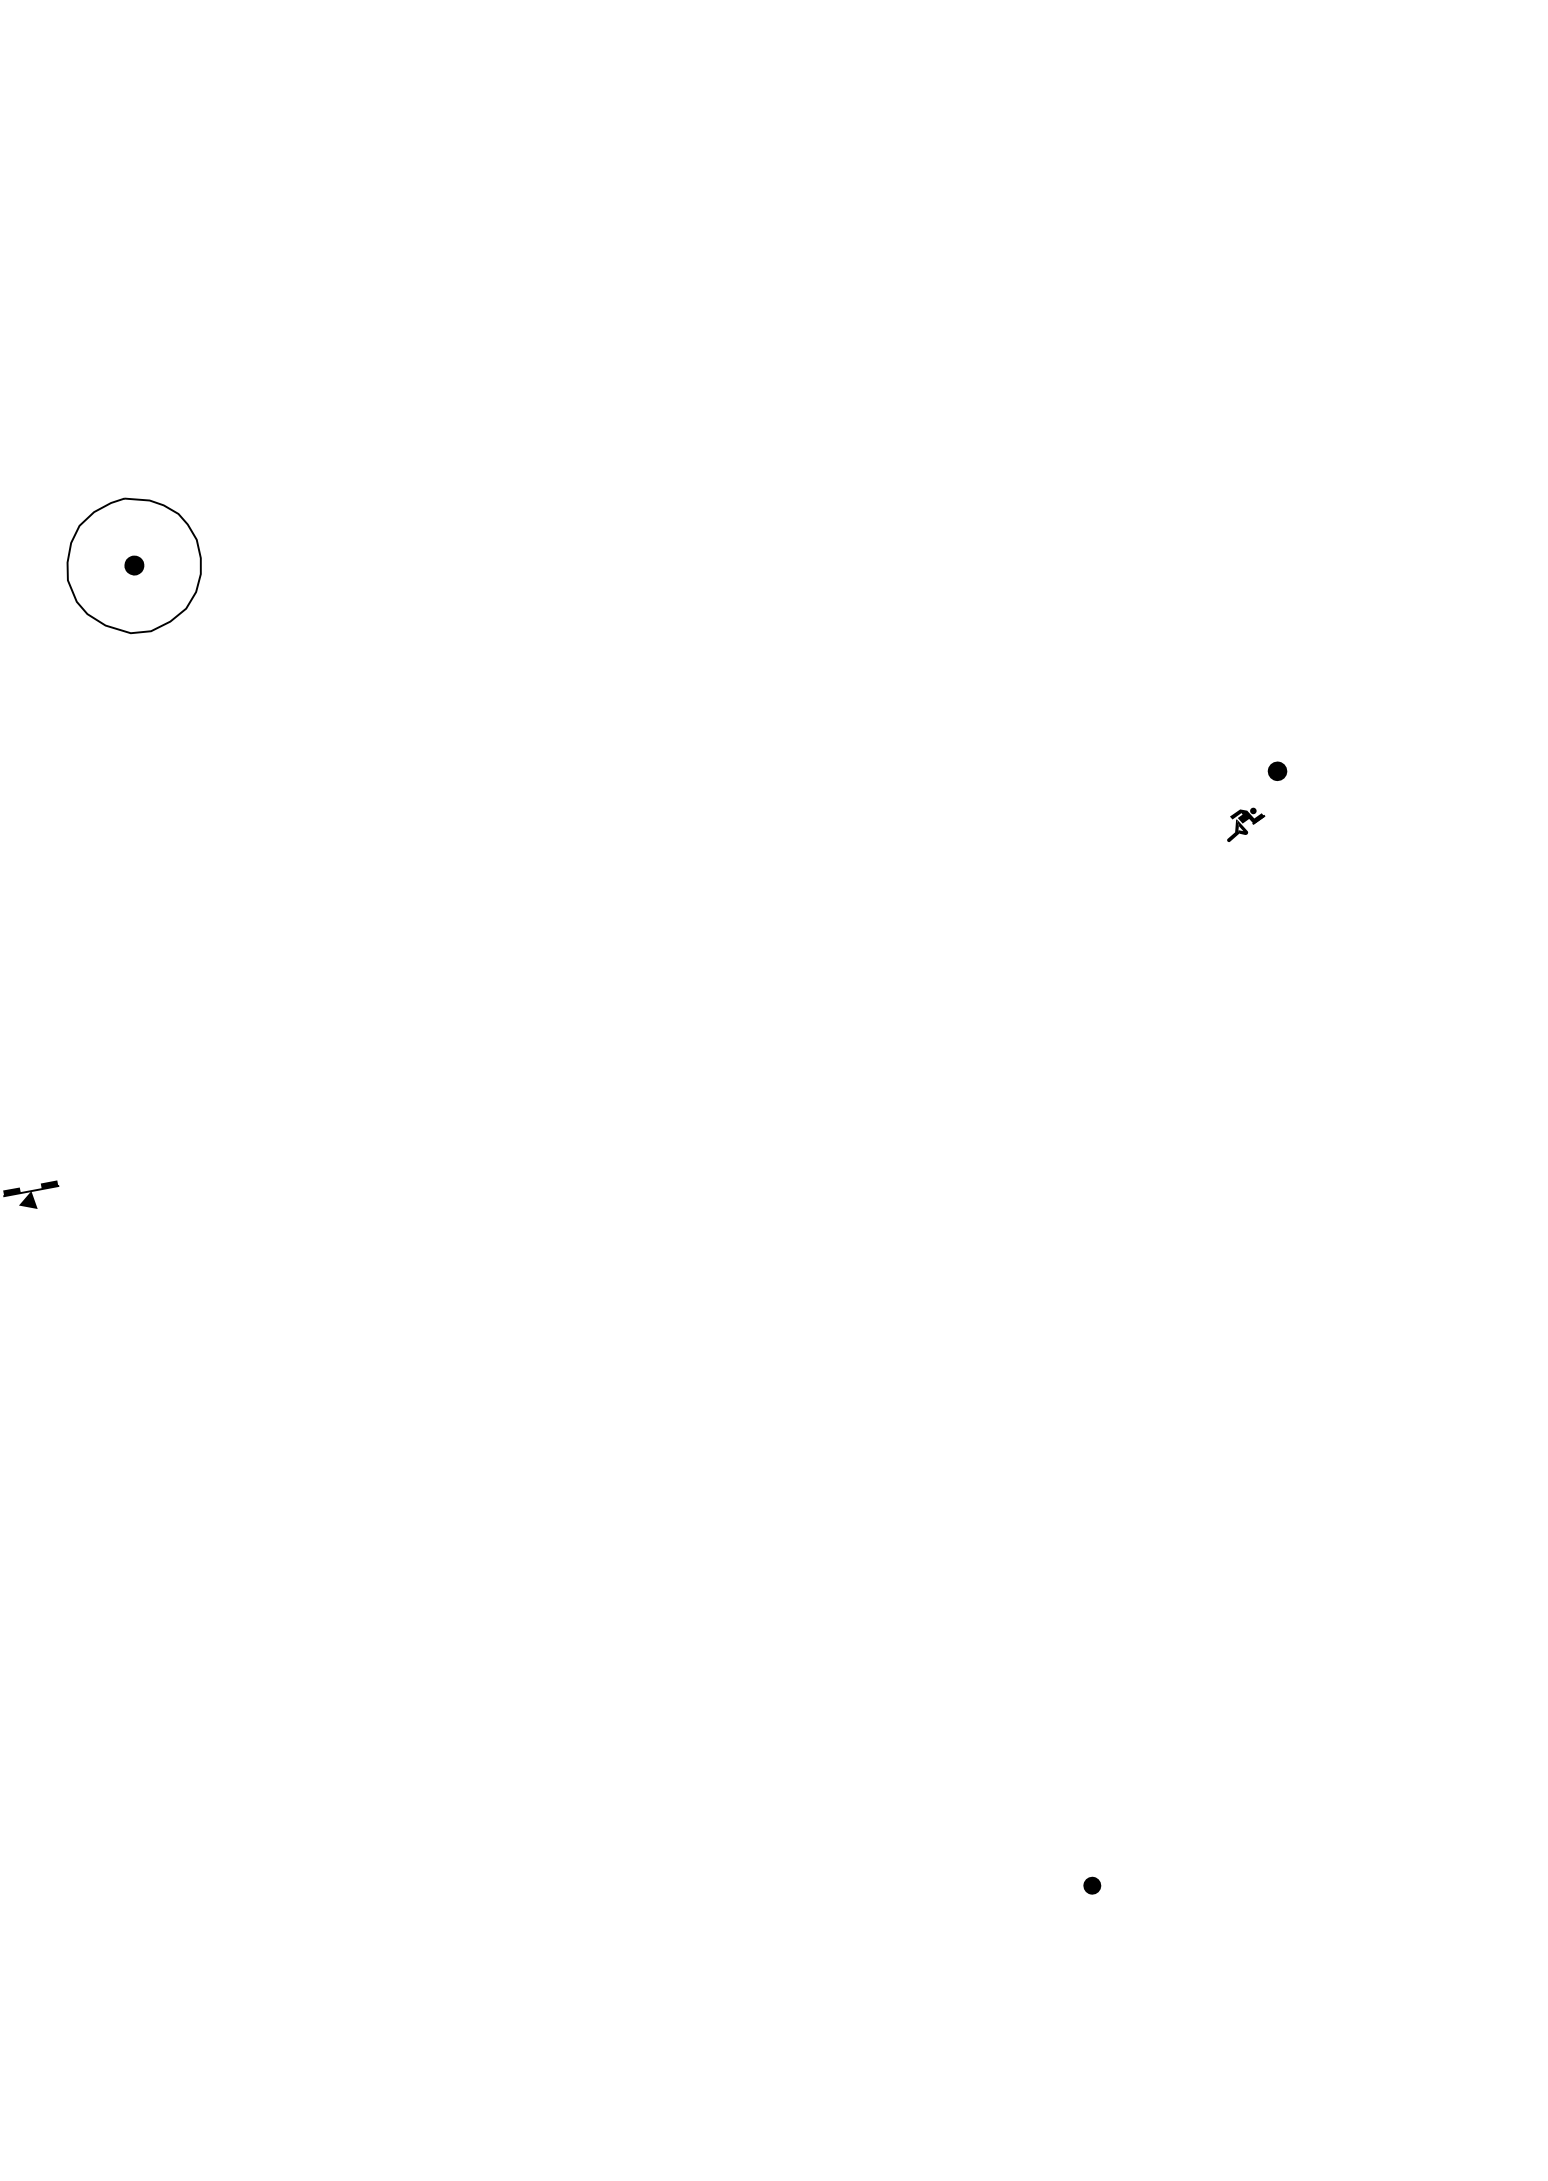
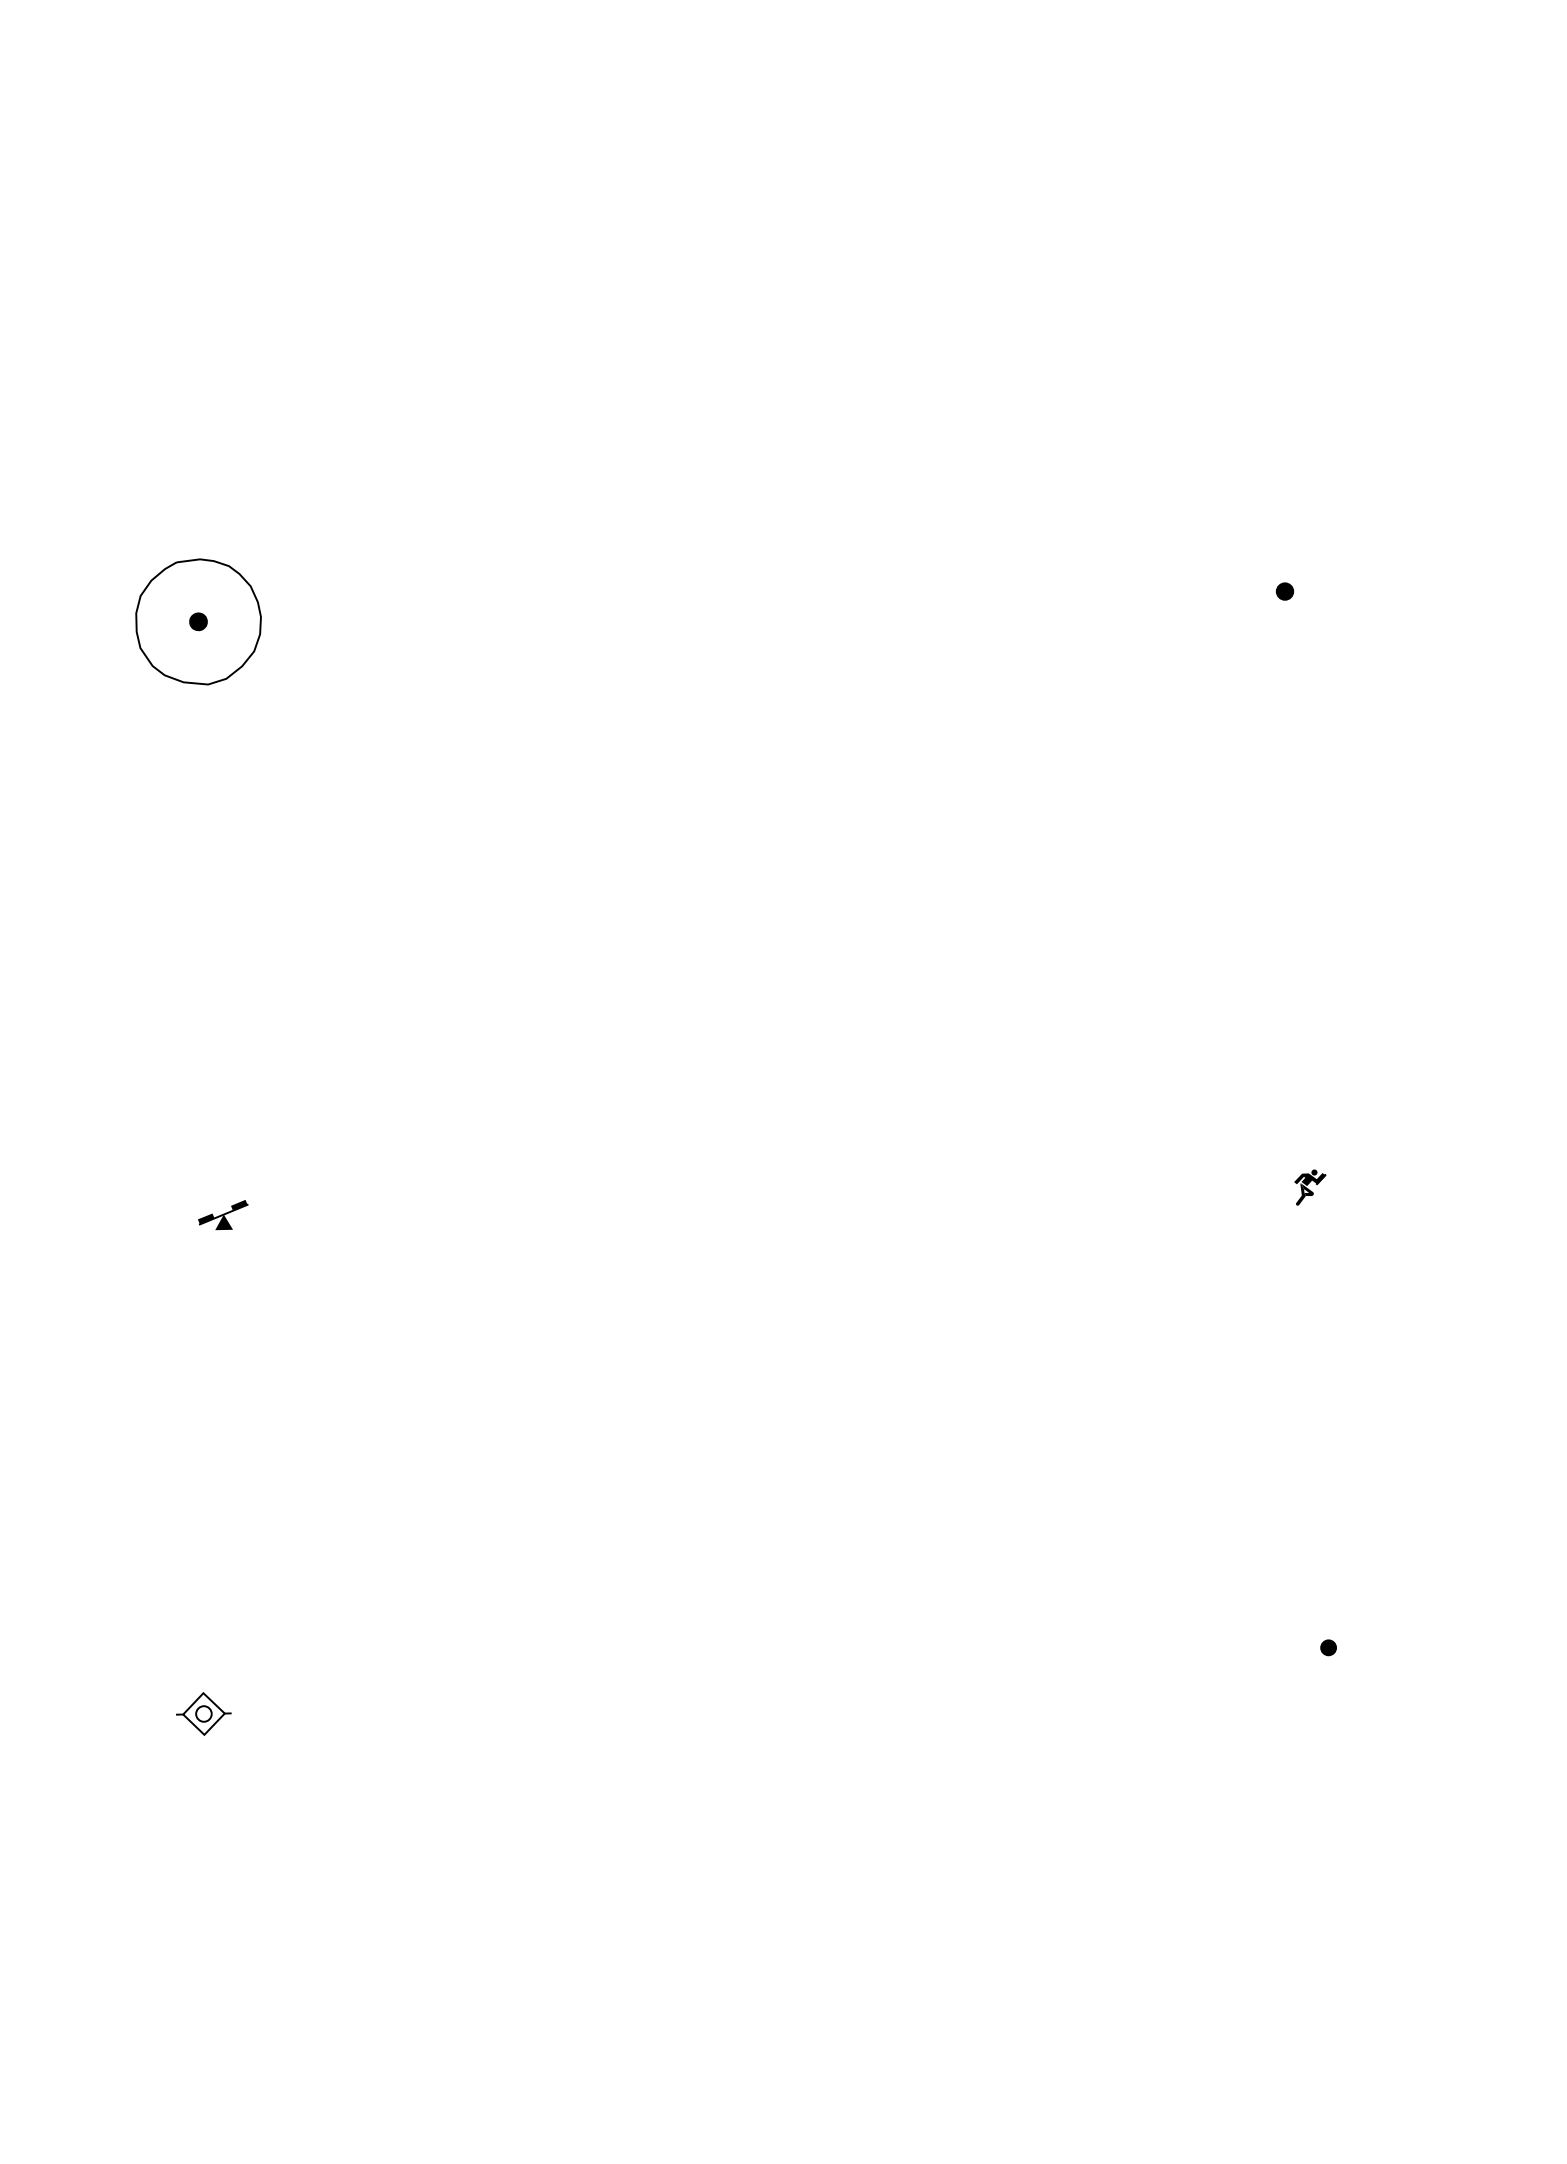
part: (1245, 825) -> (1310, 1187), moved

